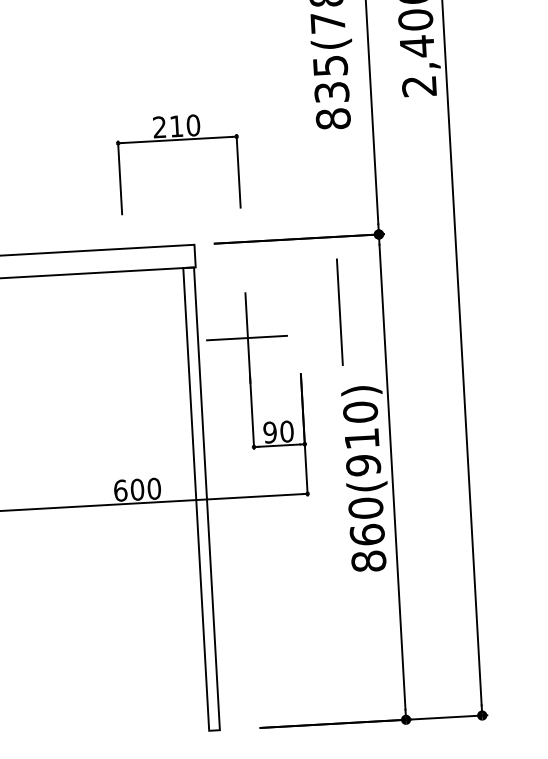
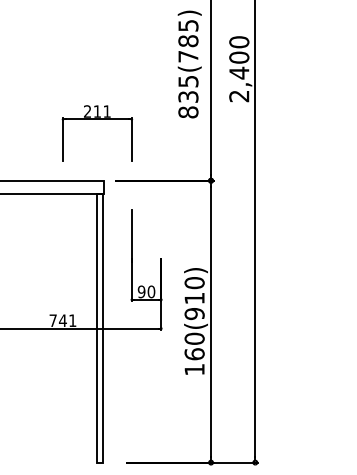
text: (192, 125) -> (106, 111), 210 -> 211
line: (339, 312) -> (185, 224), removed
line: (247, 338) -> (131, 236), removed
text: (136, 489) -> (62, 320), 600 -> 741
text: (368, 561) -> (194, 369), 860(910) -> 160(910)

